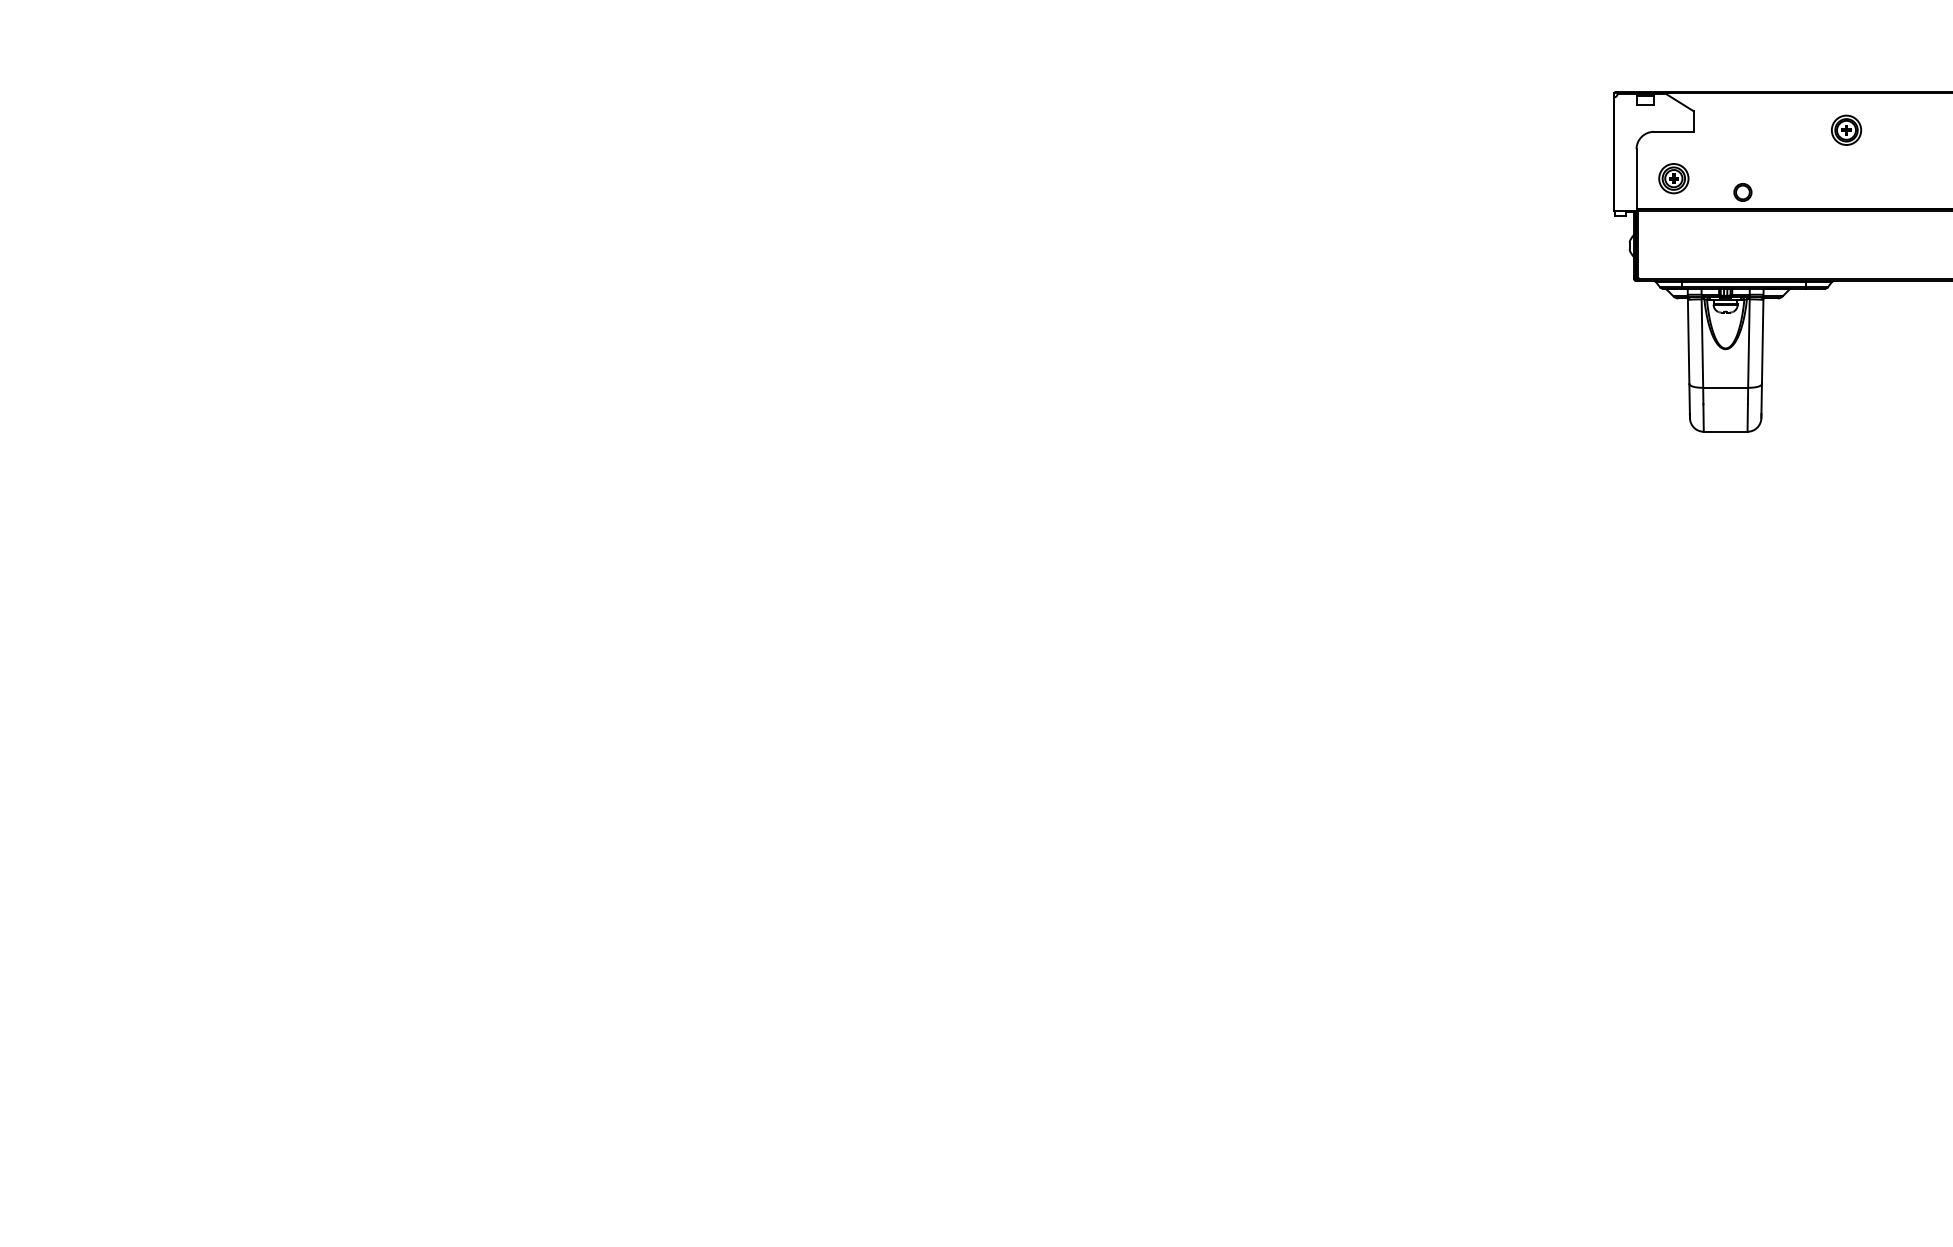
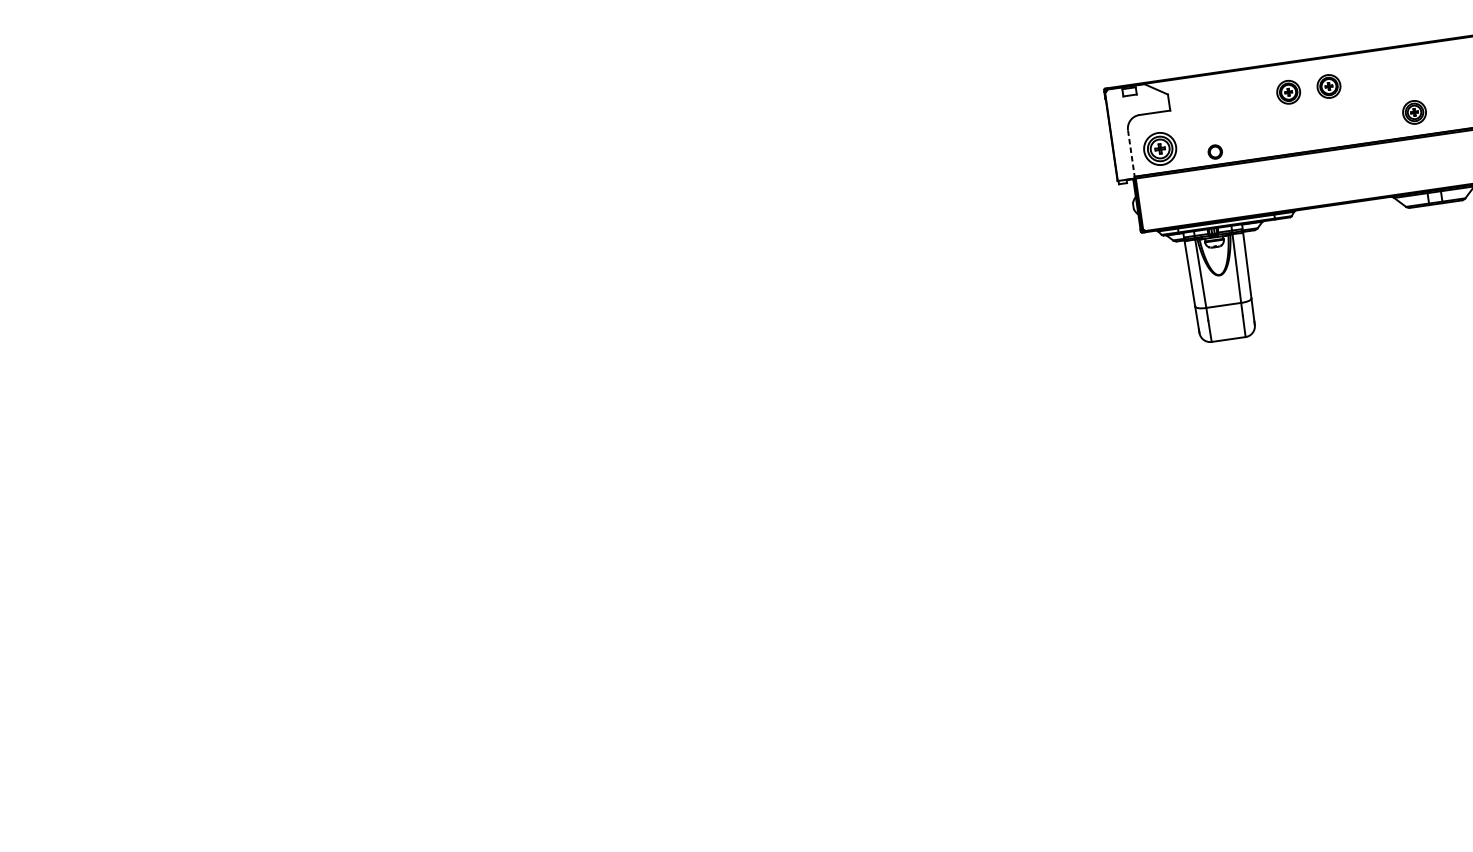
part: (1898, 129) -> (1328, 85), added
part: (1673, 178) -> (1159, 148), size x1.4
line: (1636, 179) -> (1131, 153), solid -> dashed

